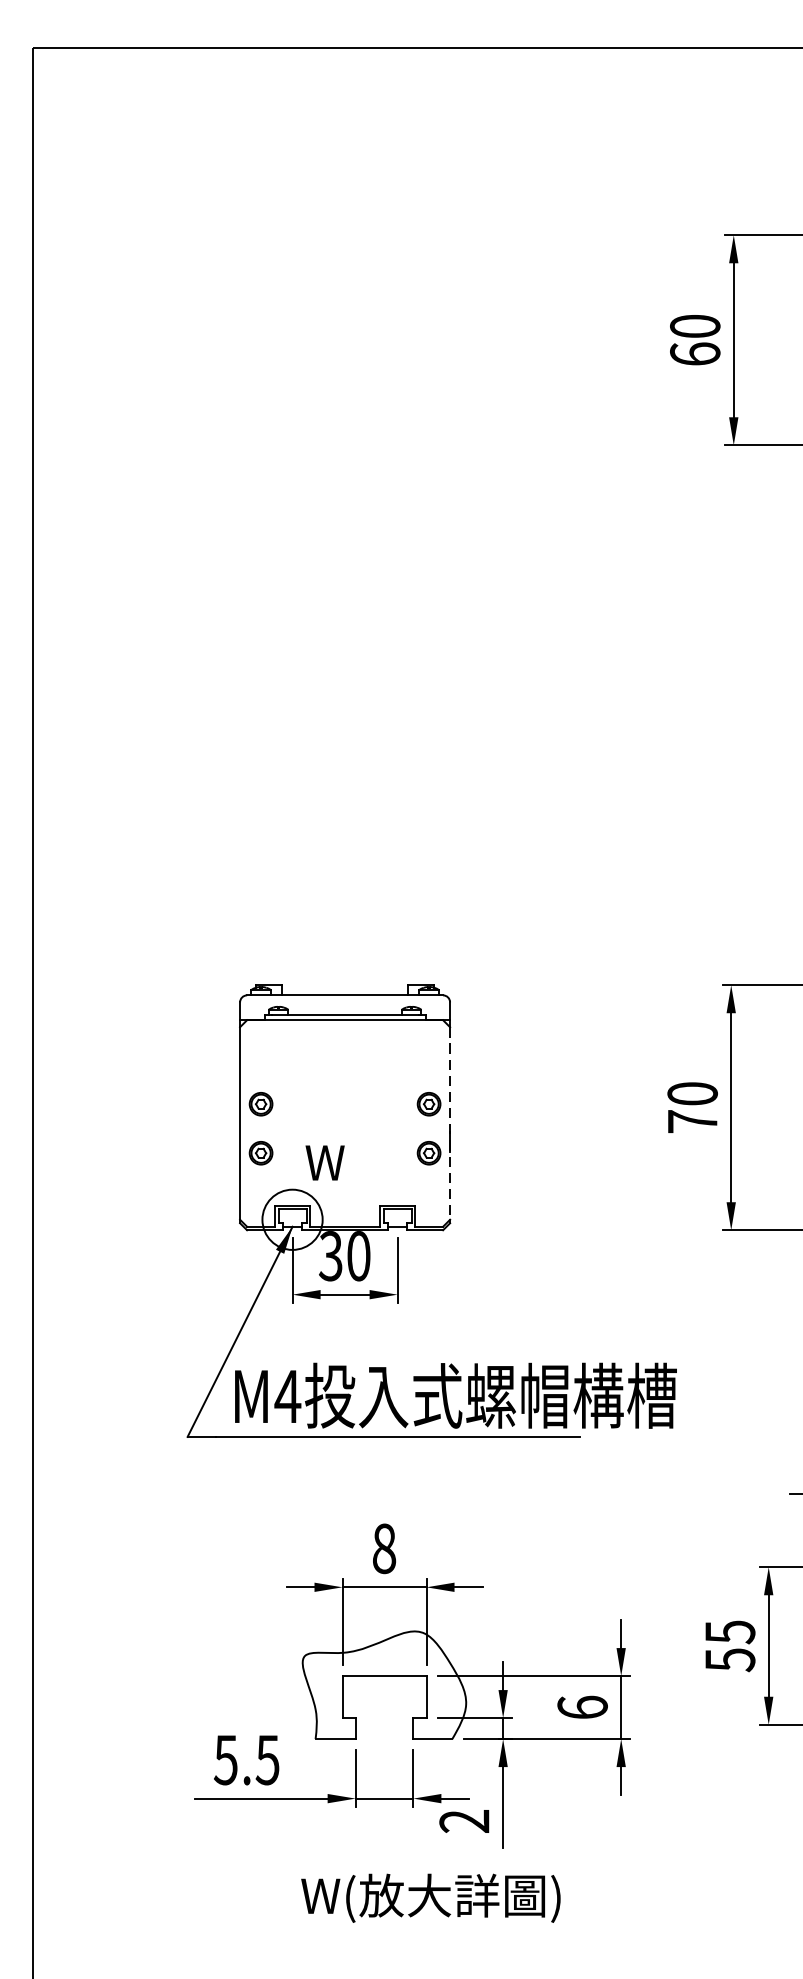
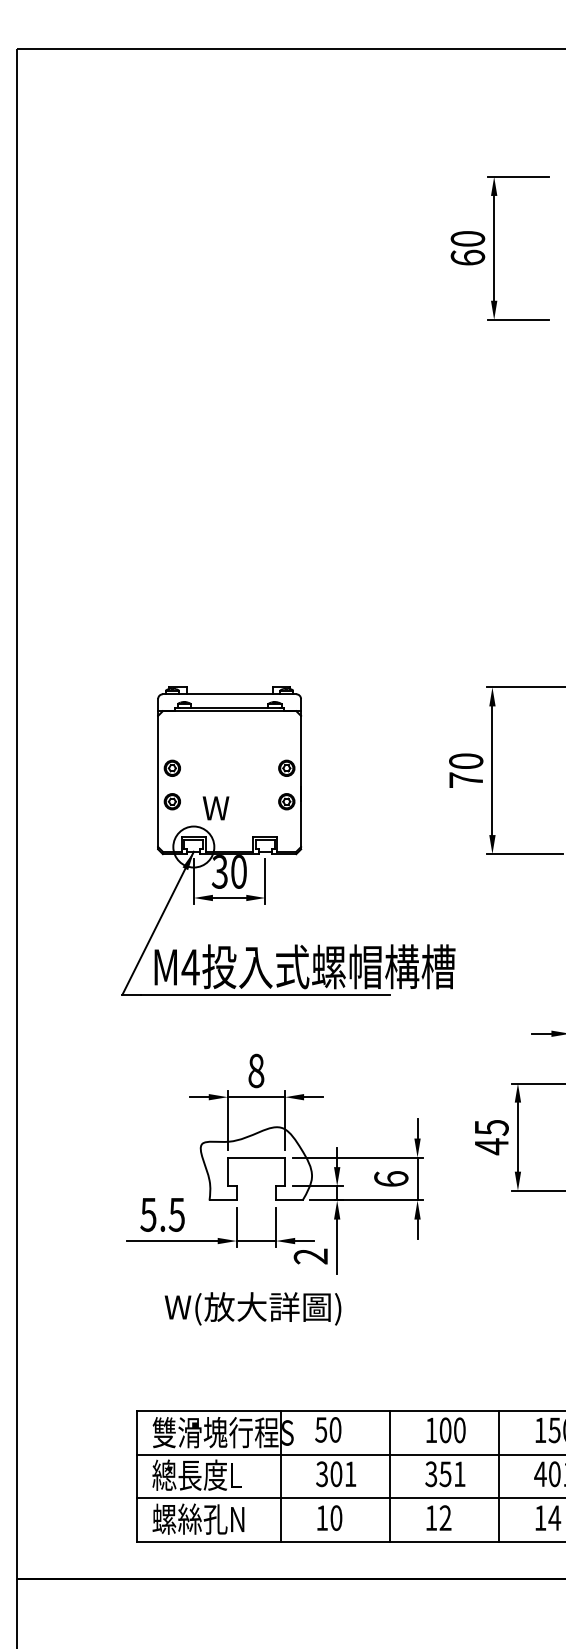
line: (450, 1123) -> (301, 781), dashed -> solid
text: (729, 1659) -> (491, 1146), 55 -> 45
text: (430, 1897) -> (252, 1308), moved

